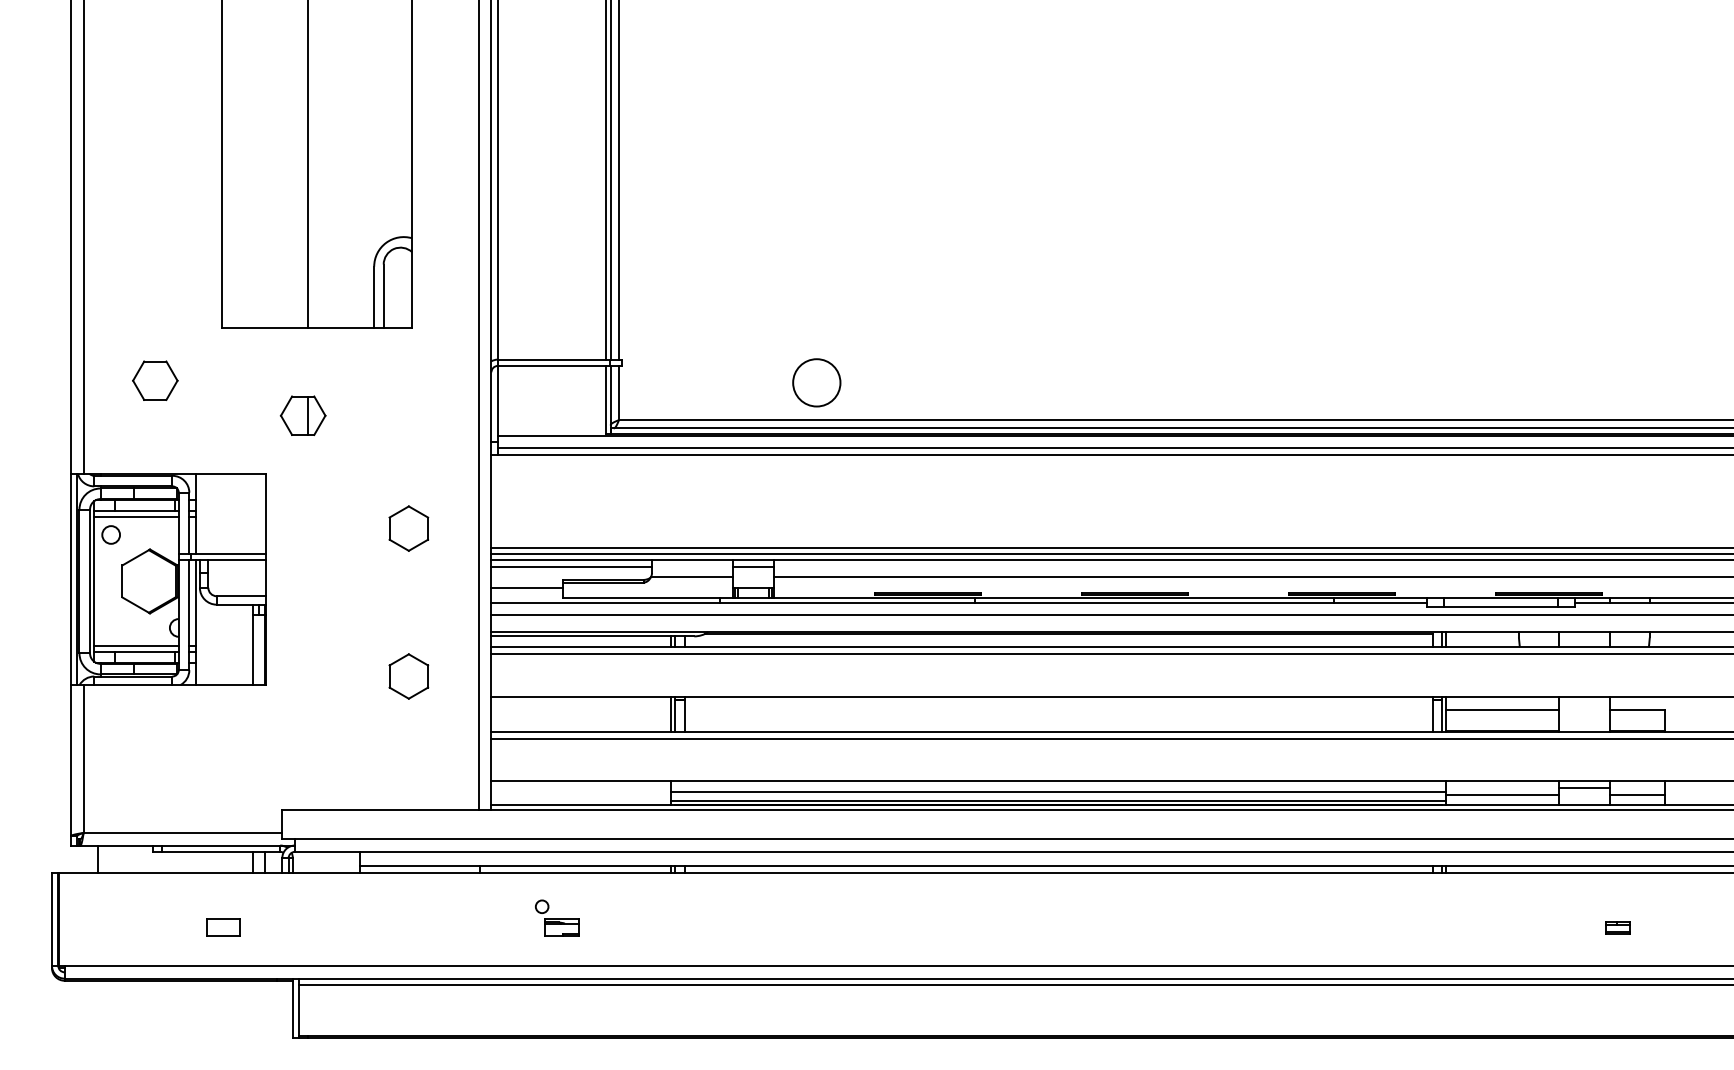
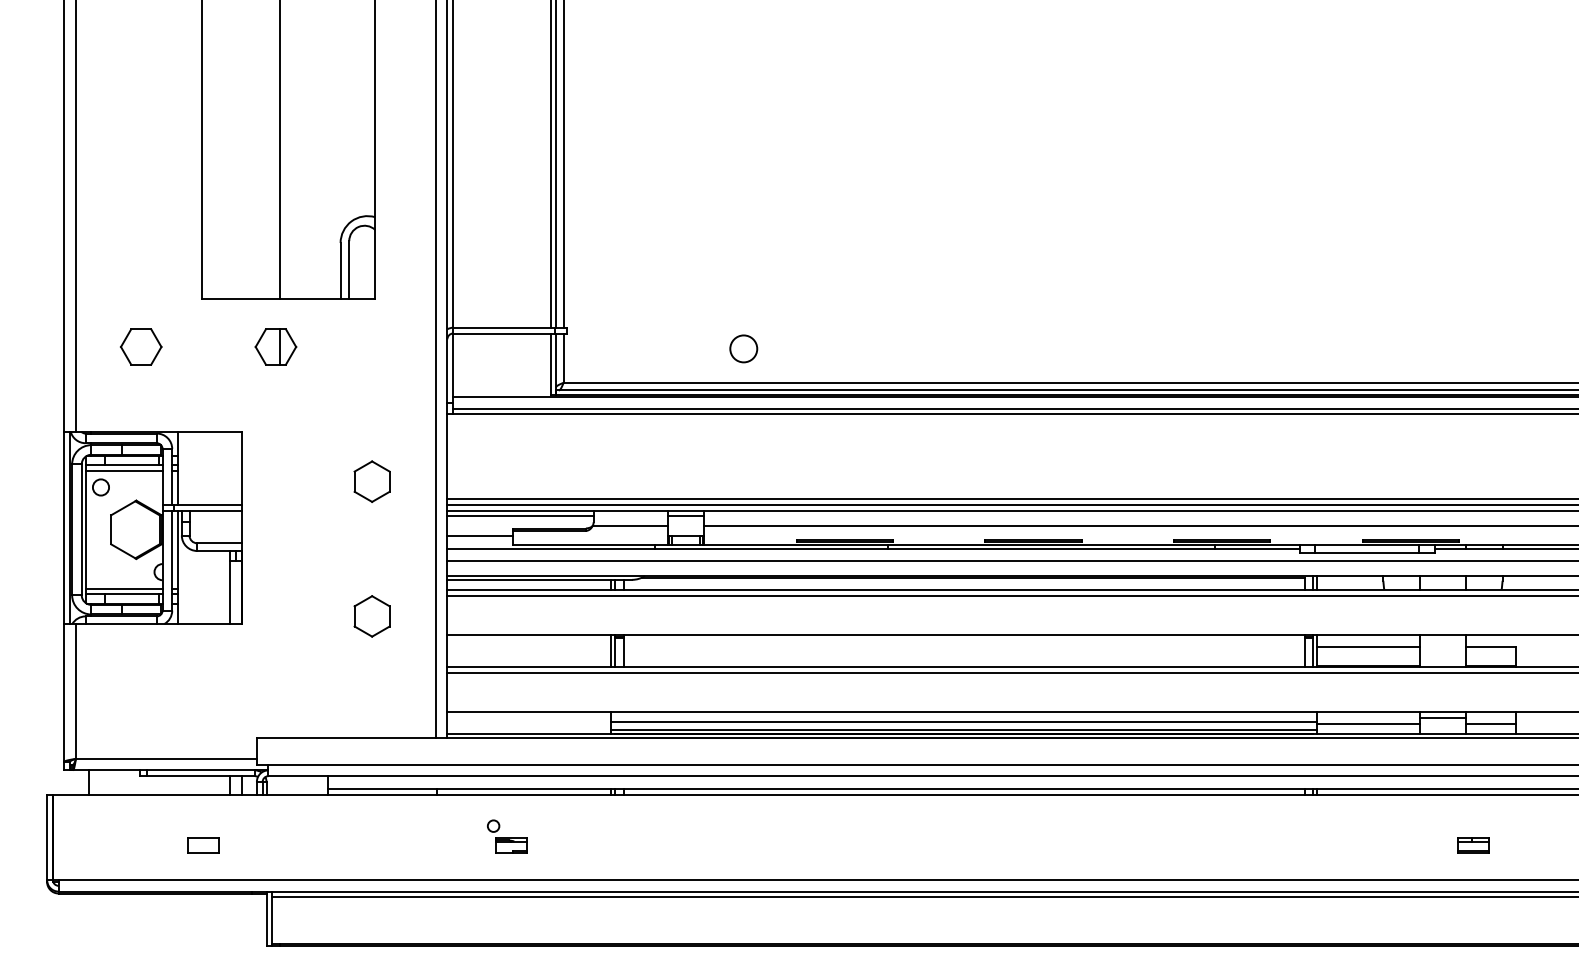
circle: (816, 382) -> (743, 348), size x0.62
part: (302, 415) -> (275, 346), moved
part: (1617, 927) -> (1473, 845), size x1.43

